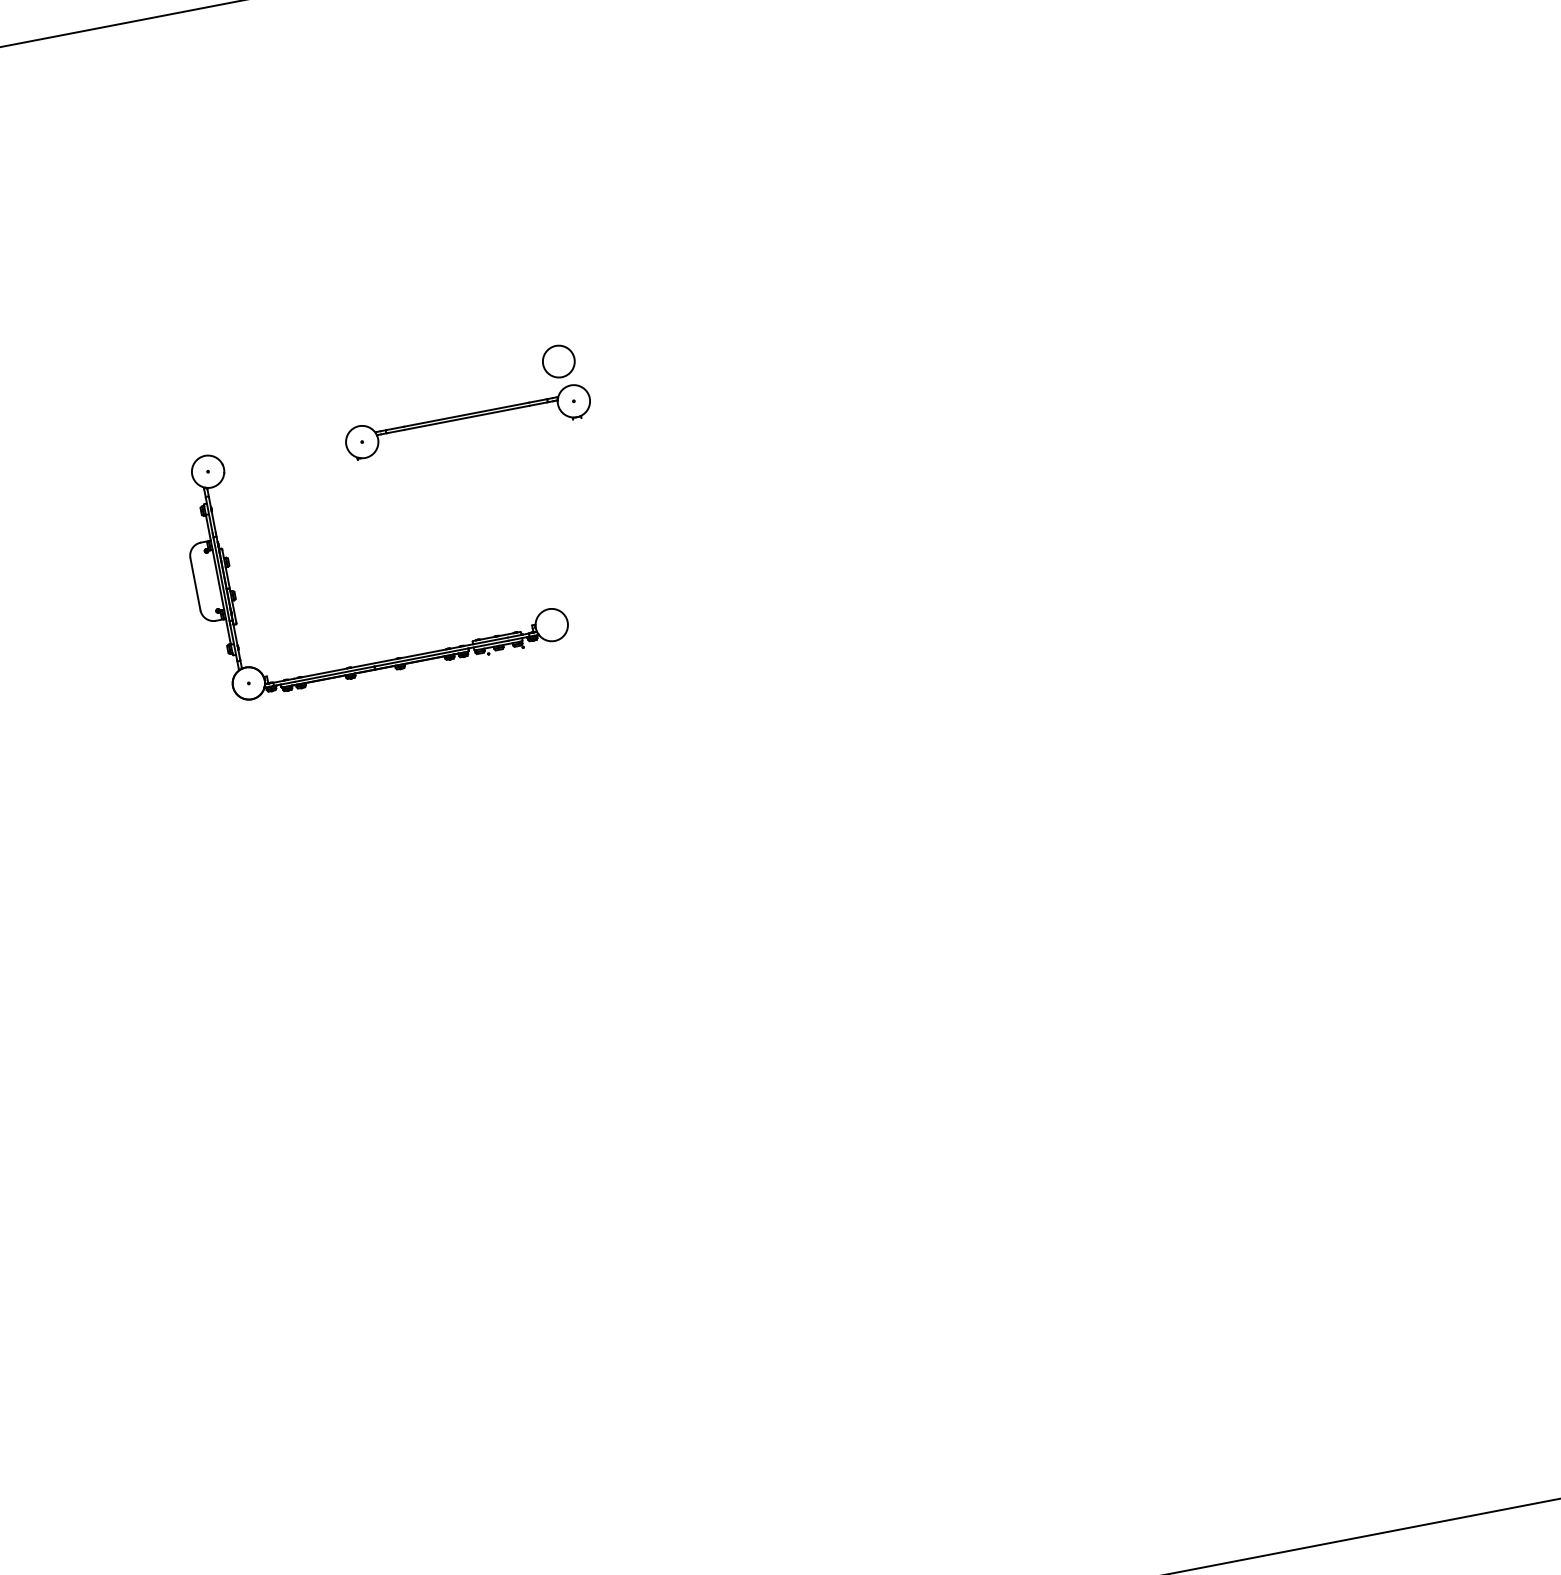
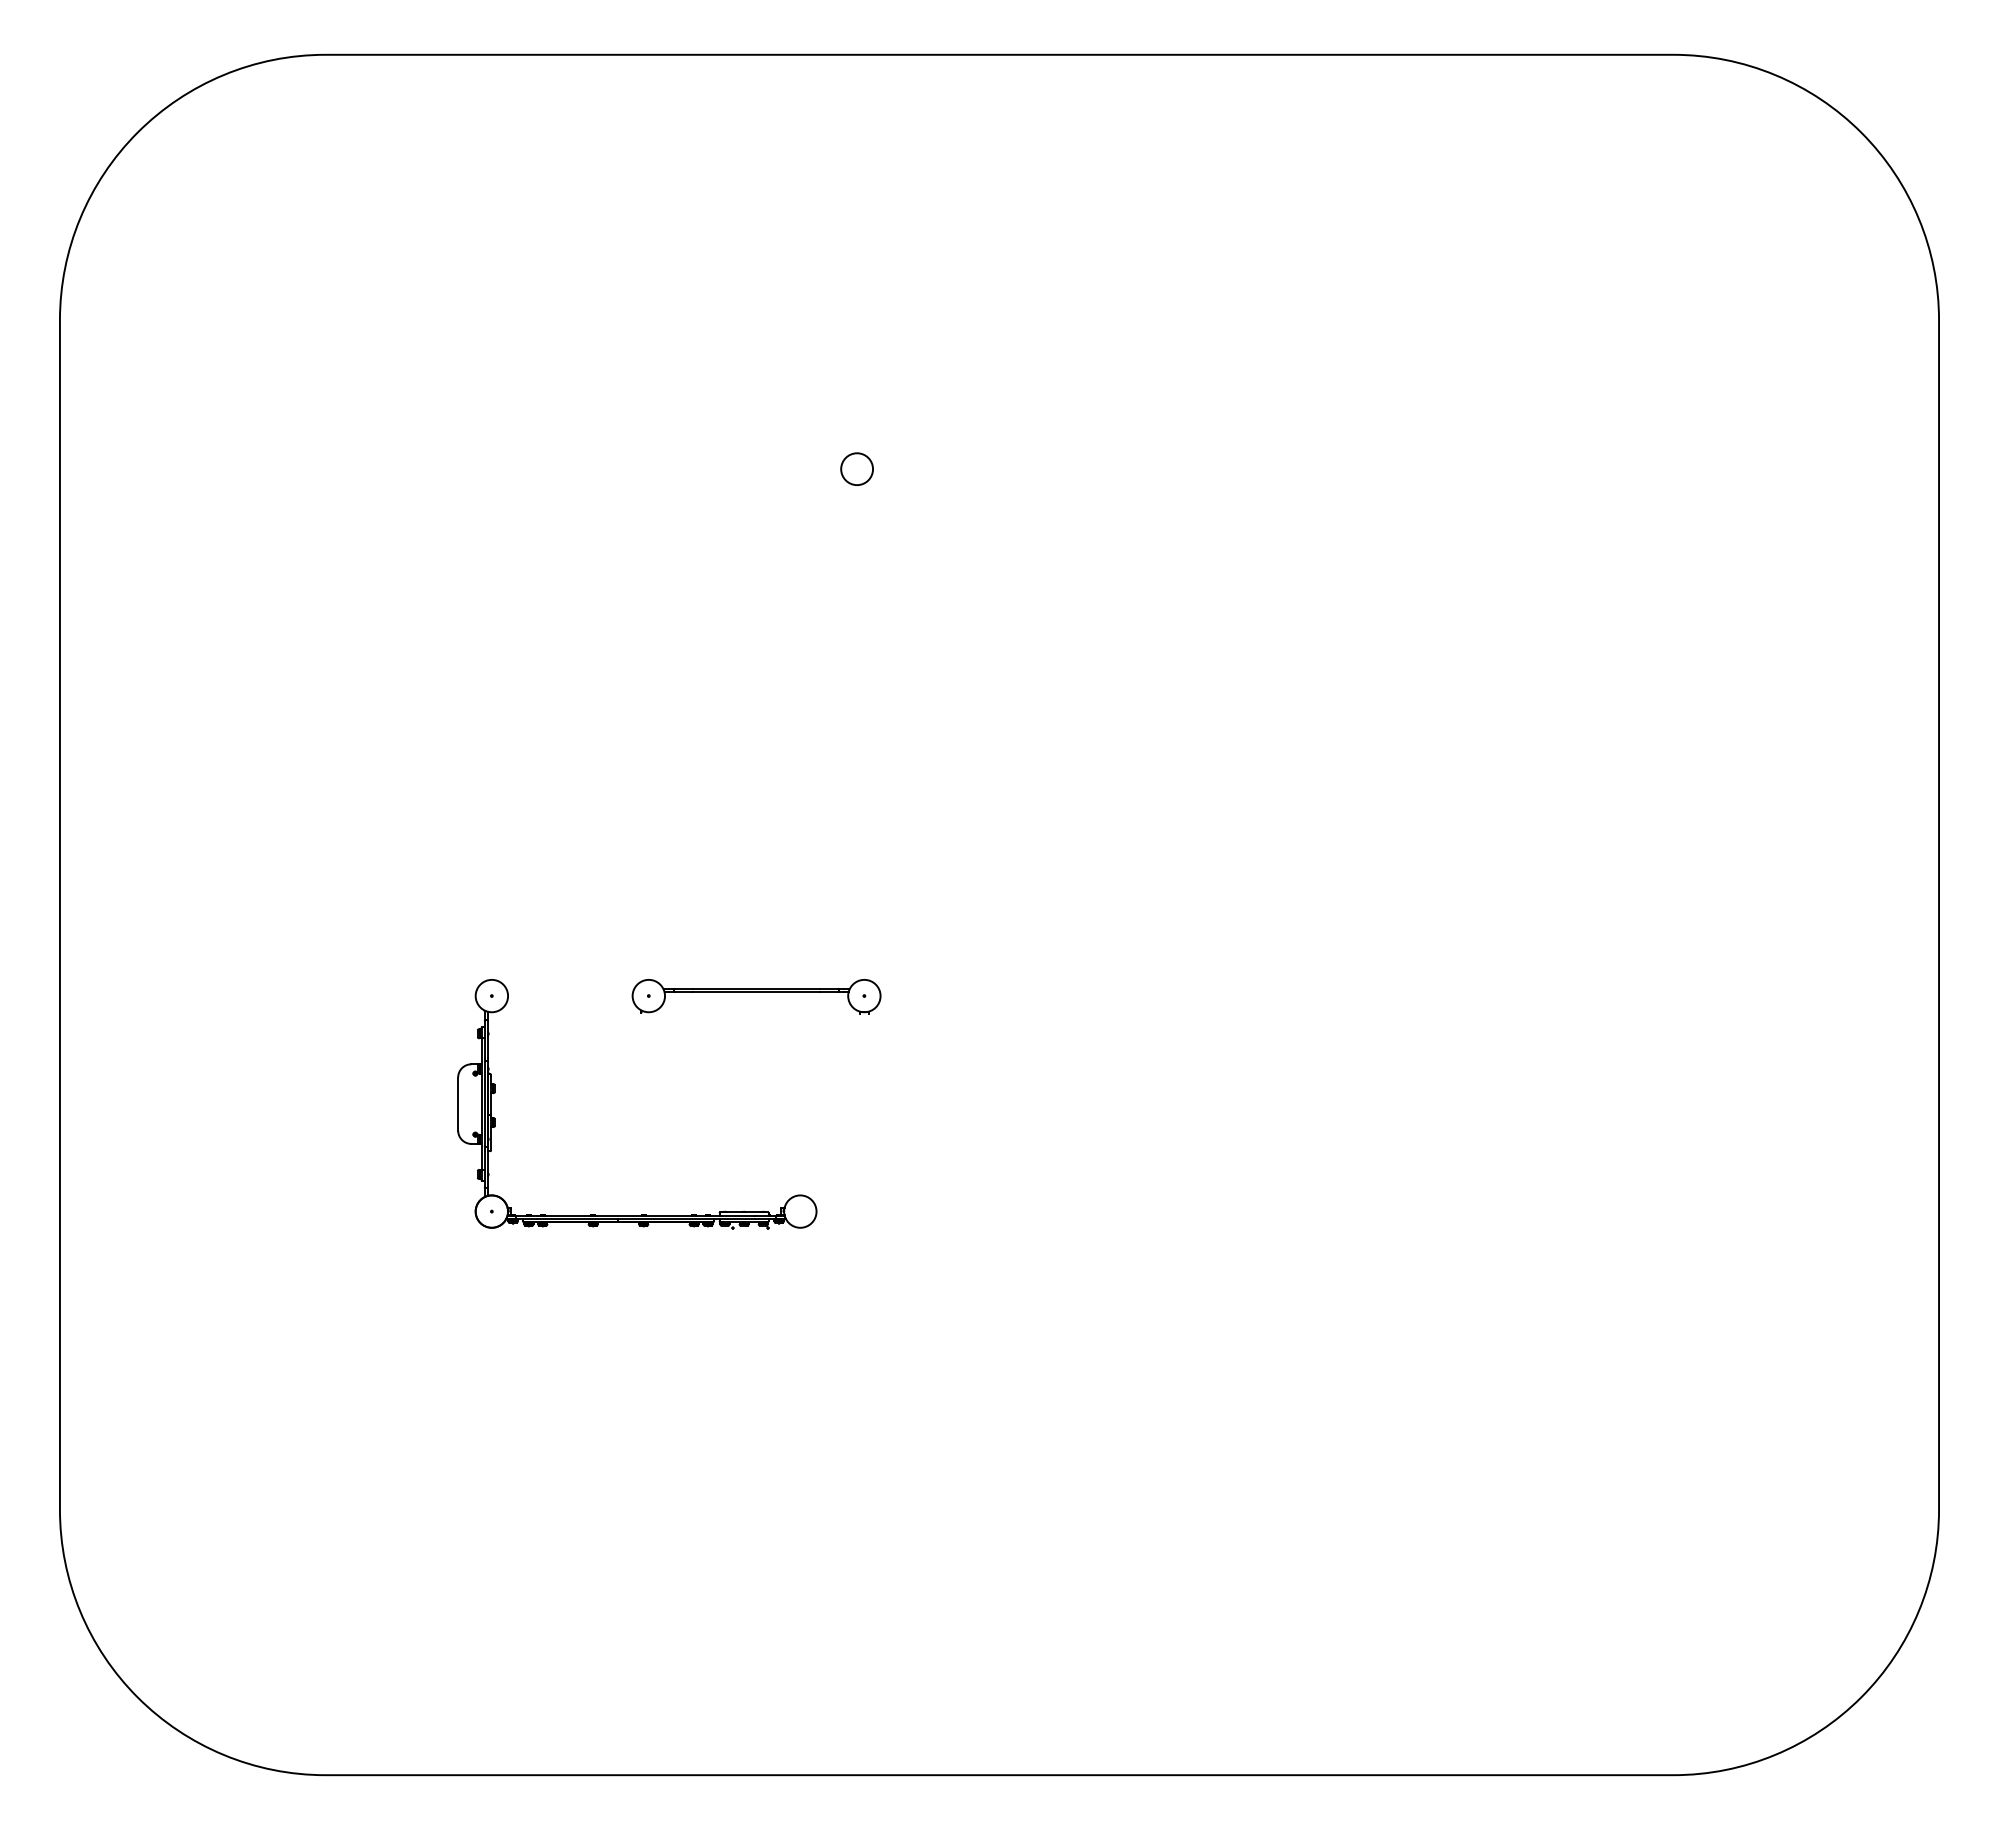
part: (367, 458) -> (650, 1013), moved

